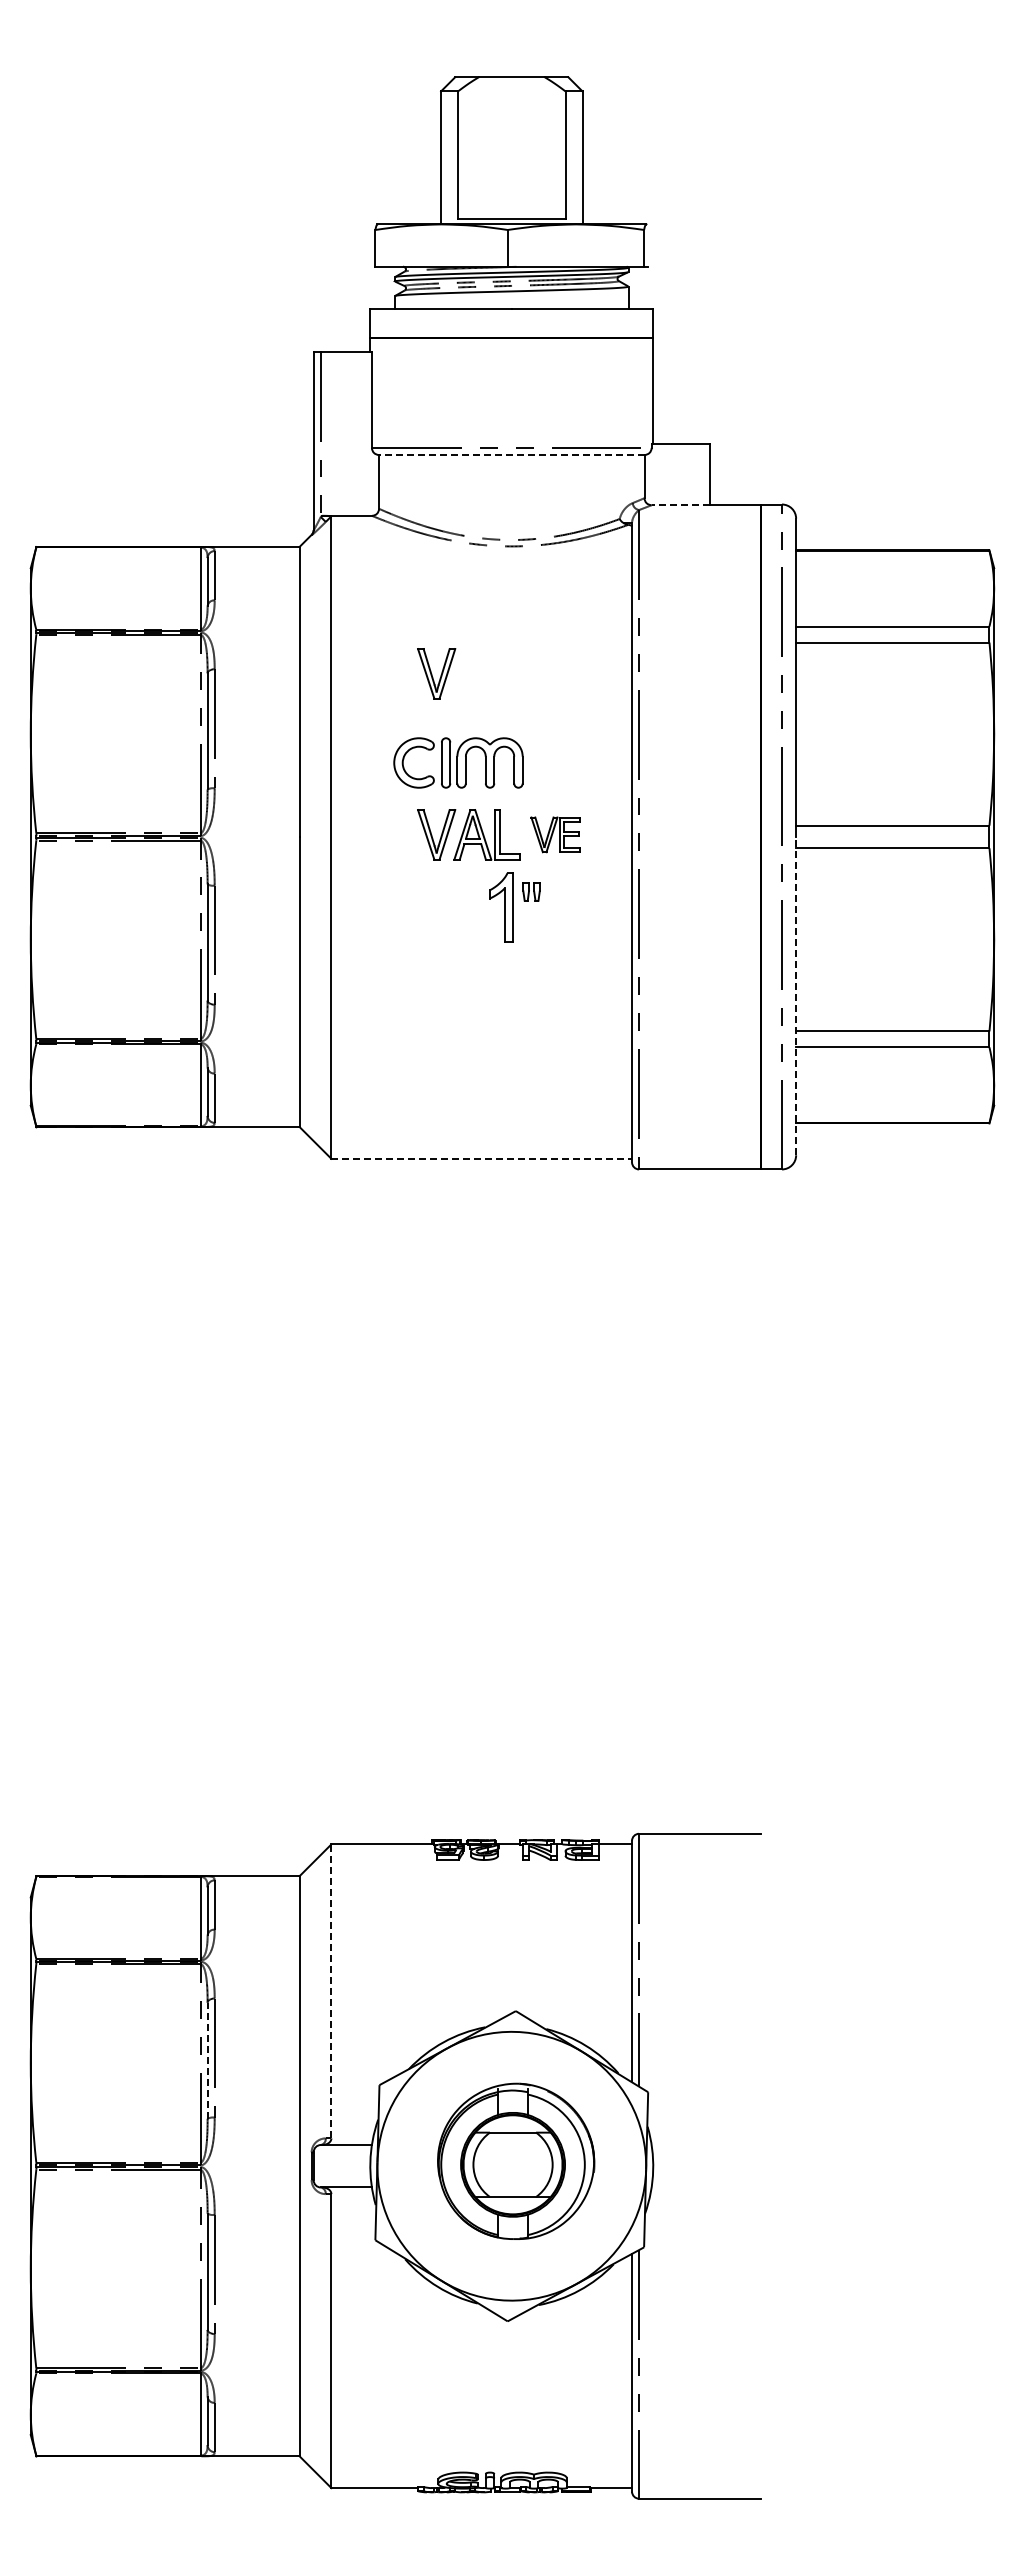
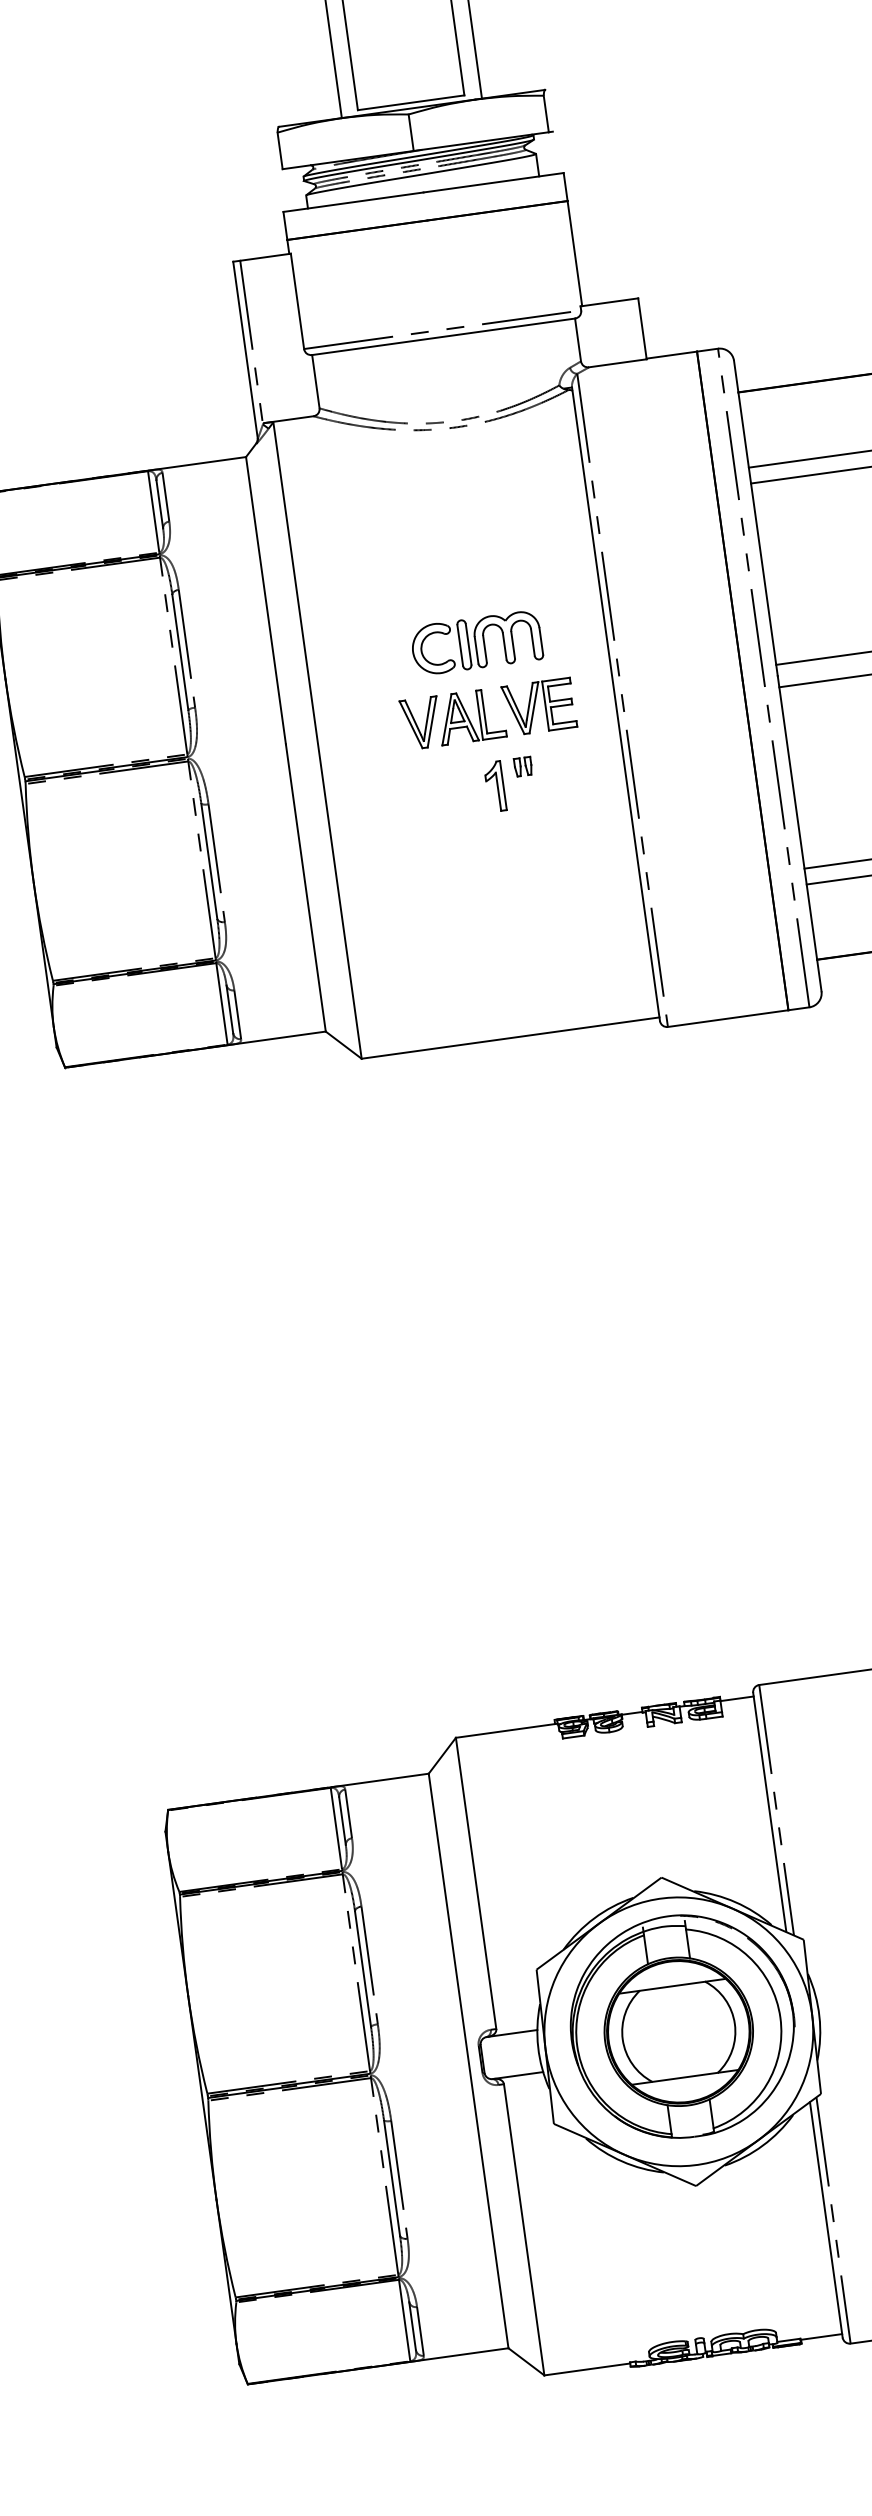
line: (511, 455) -> (443, 337), dashed -> solid
line: (680, 505) -> (617, 363), dashed -> solid
part: (436, 673) -> (399, 563), removed
part: (458, 762) -> (476, 642), moved
part: (555, 834) -> (539, 706), size x1.43
part: (500, 907) -> (494, 786), size x0.71
line: (796, 995) -> (799, 833), dashed -> solid
line: (482, 1158) -> (511, 1037), dashed -> solid
line: (331, 1991) -> (476, 1883), dashed -> solid
line: (207, 2060) -> (362, 1968), dashed -> solid
part: (515, 2161) -> (681, 2026), size x1.43

